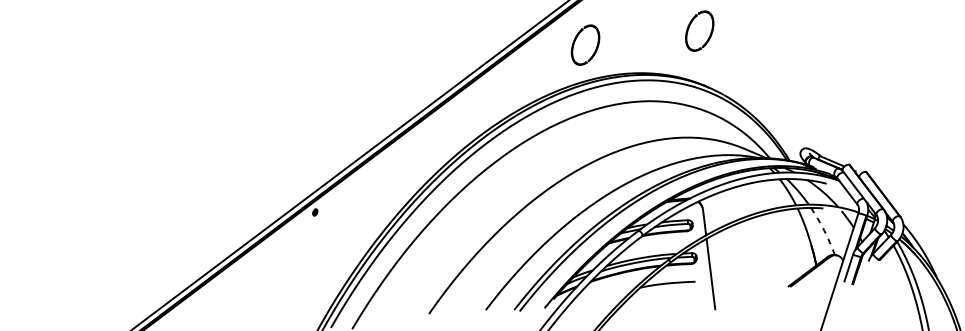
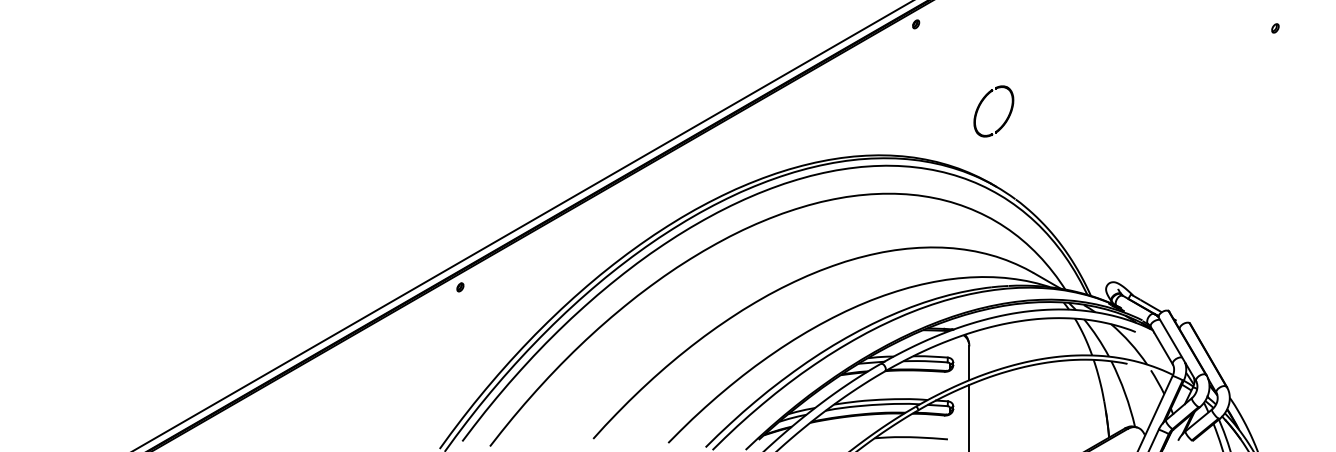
part: (575, 41) -> (829, 104), removed
arc: (824, 230) -> (1125, 393), dashed -> solid

